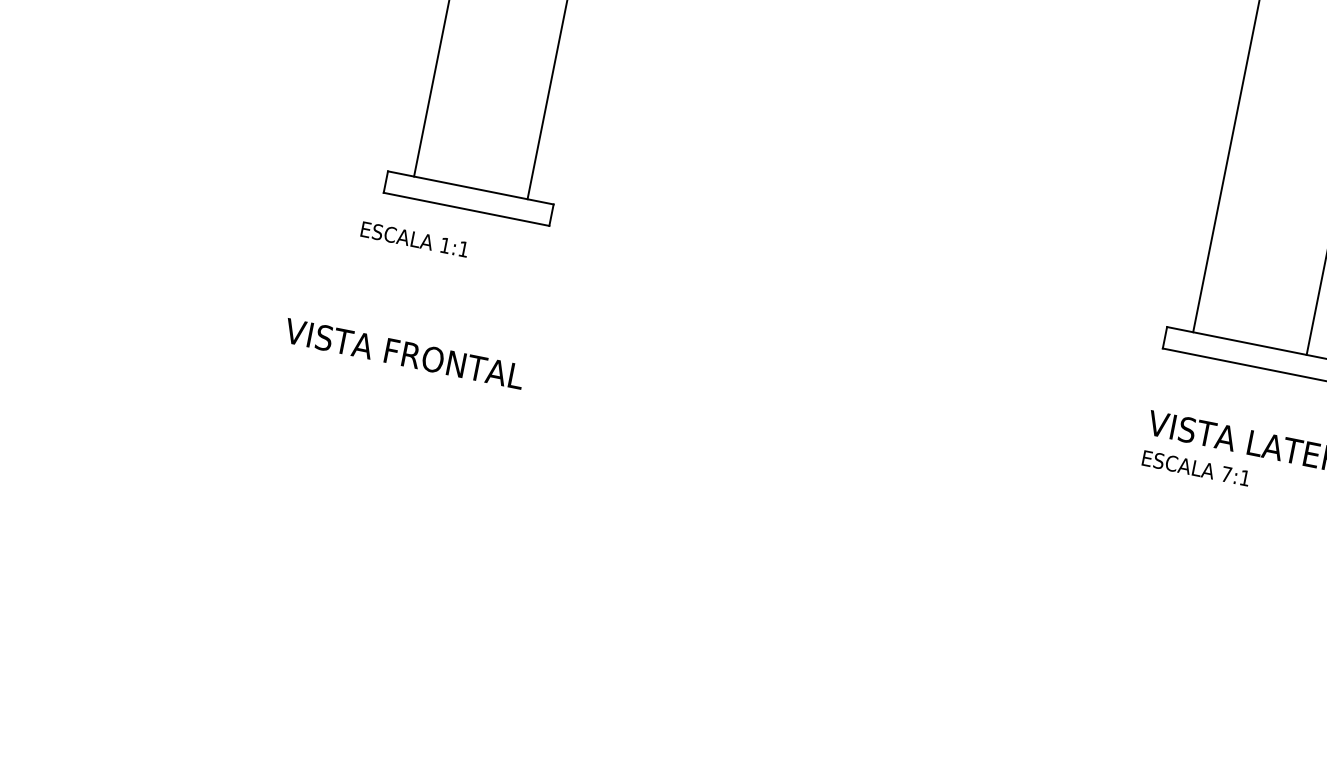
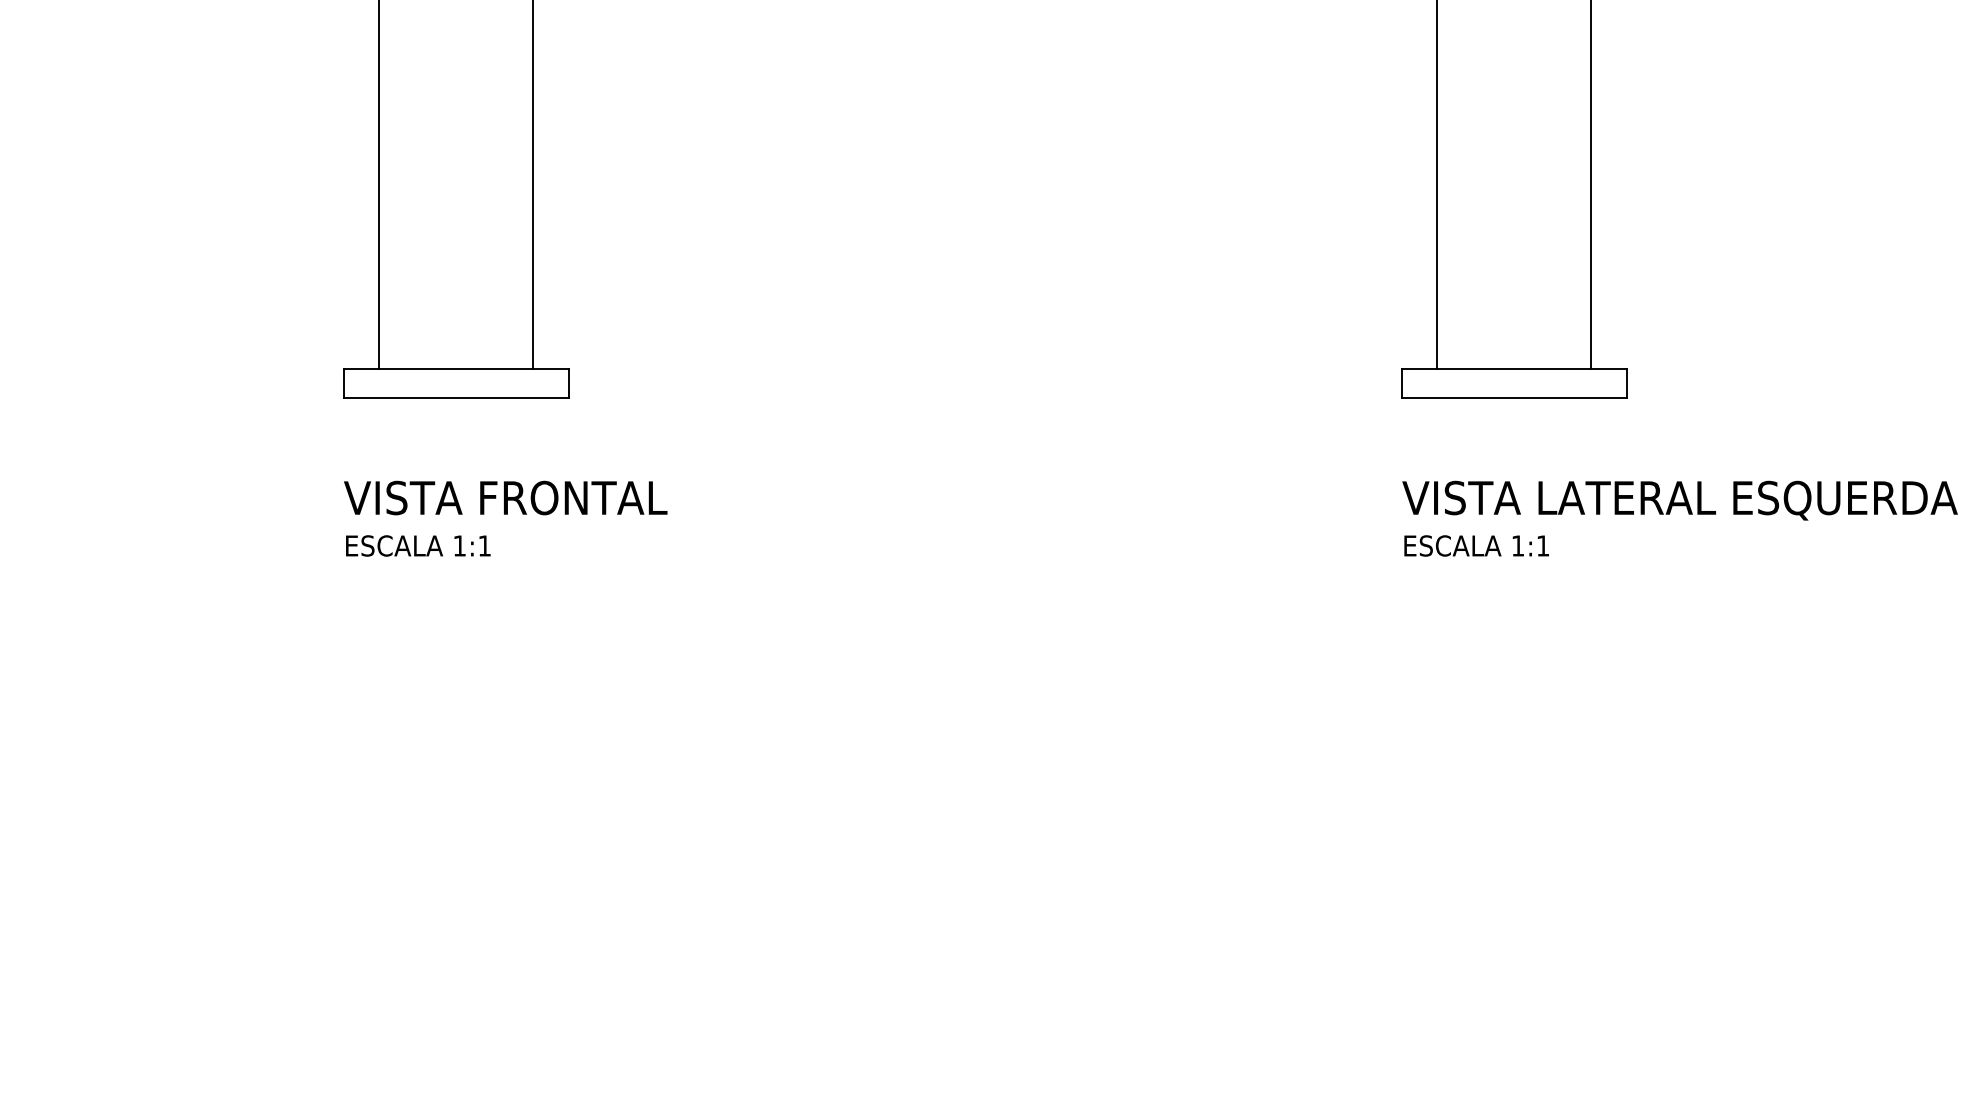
text: (415, 239) -> (418, 545), moved
text: (404, 353) -> (505, 497), moved
text: (1227, 474) -> (1518, 545), 7:1 -> 1:1

